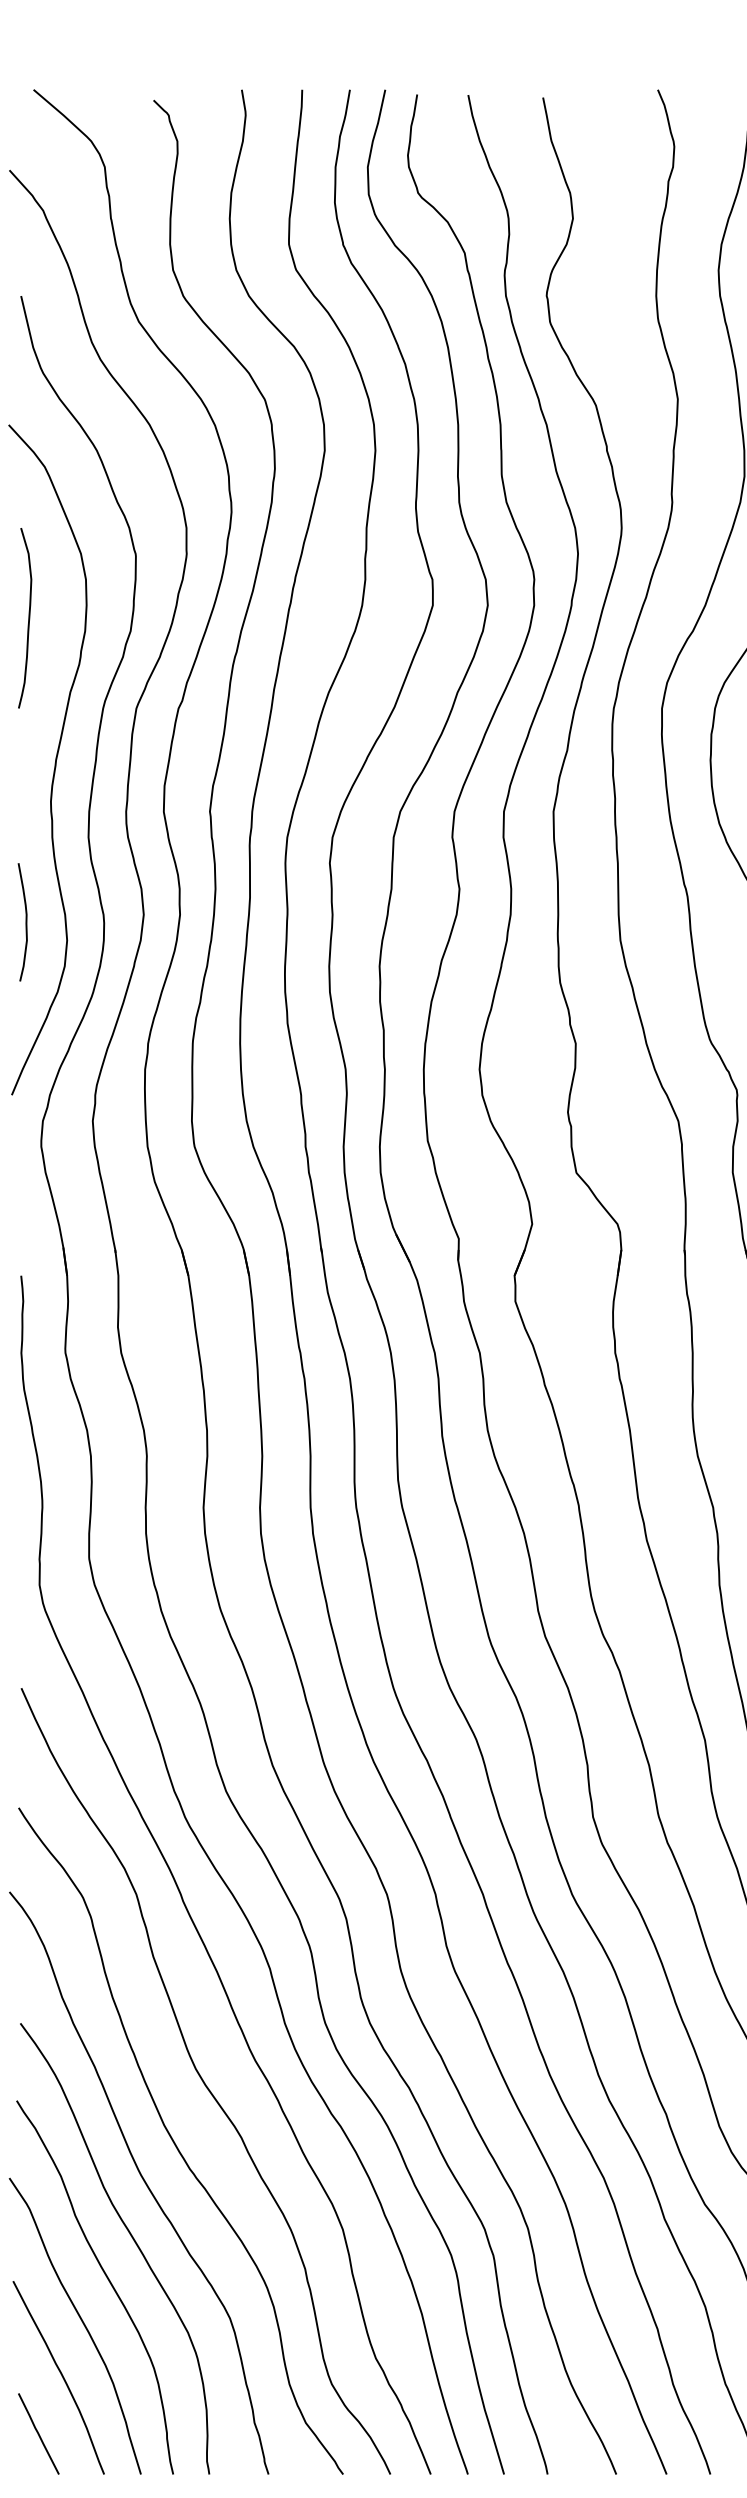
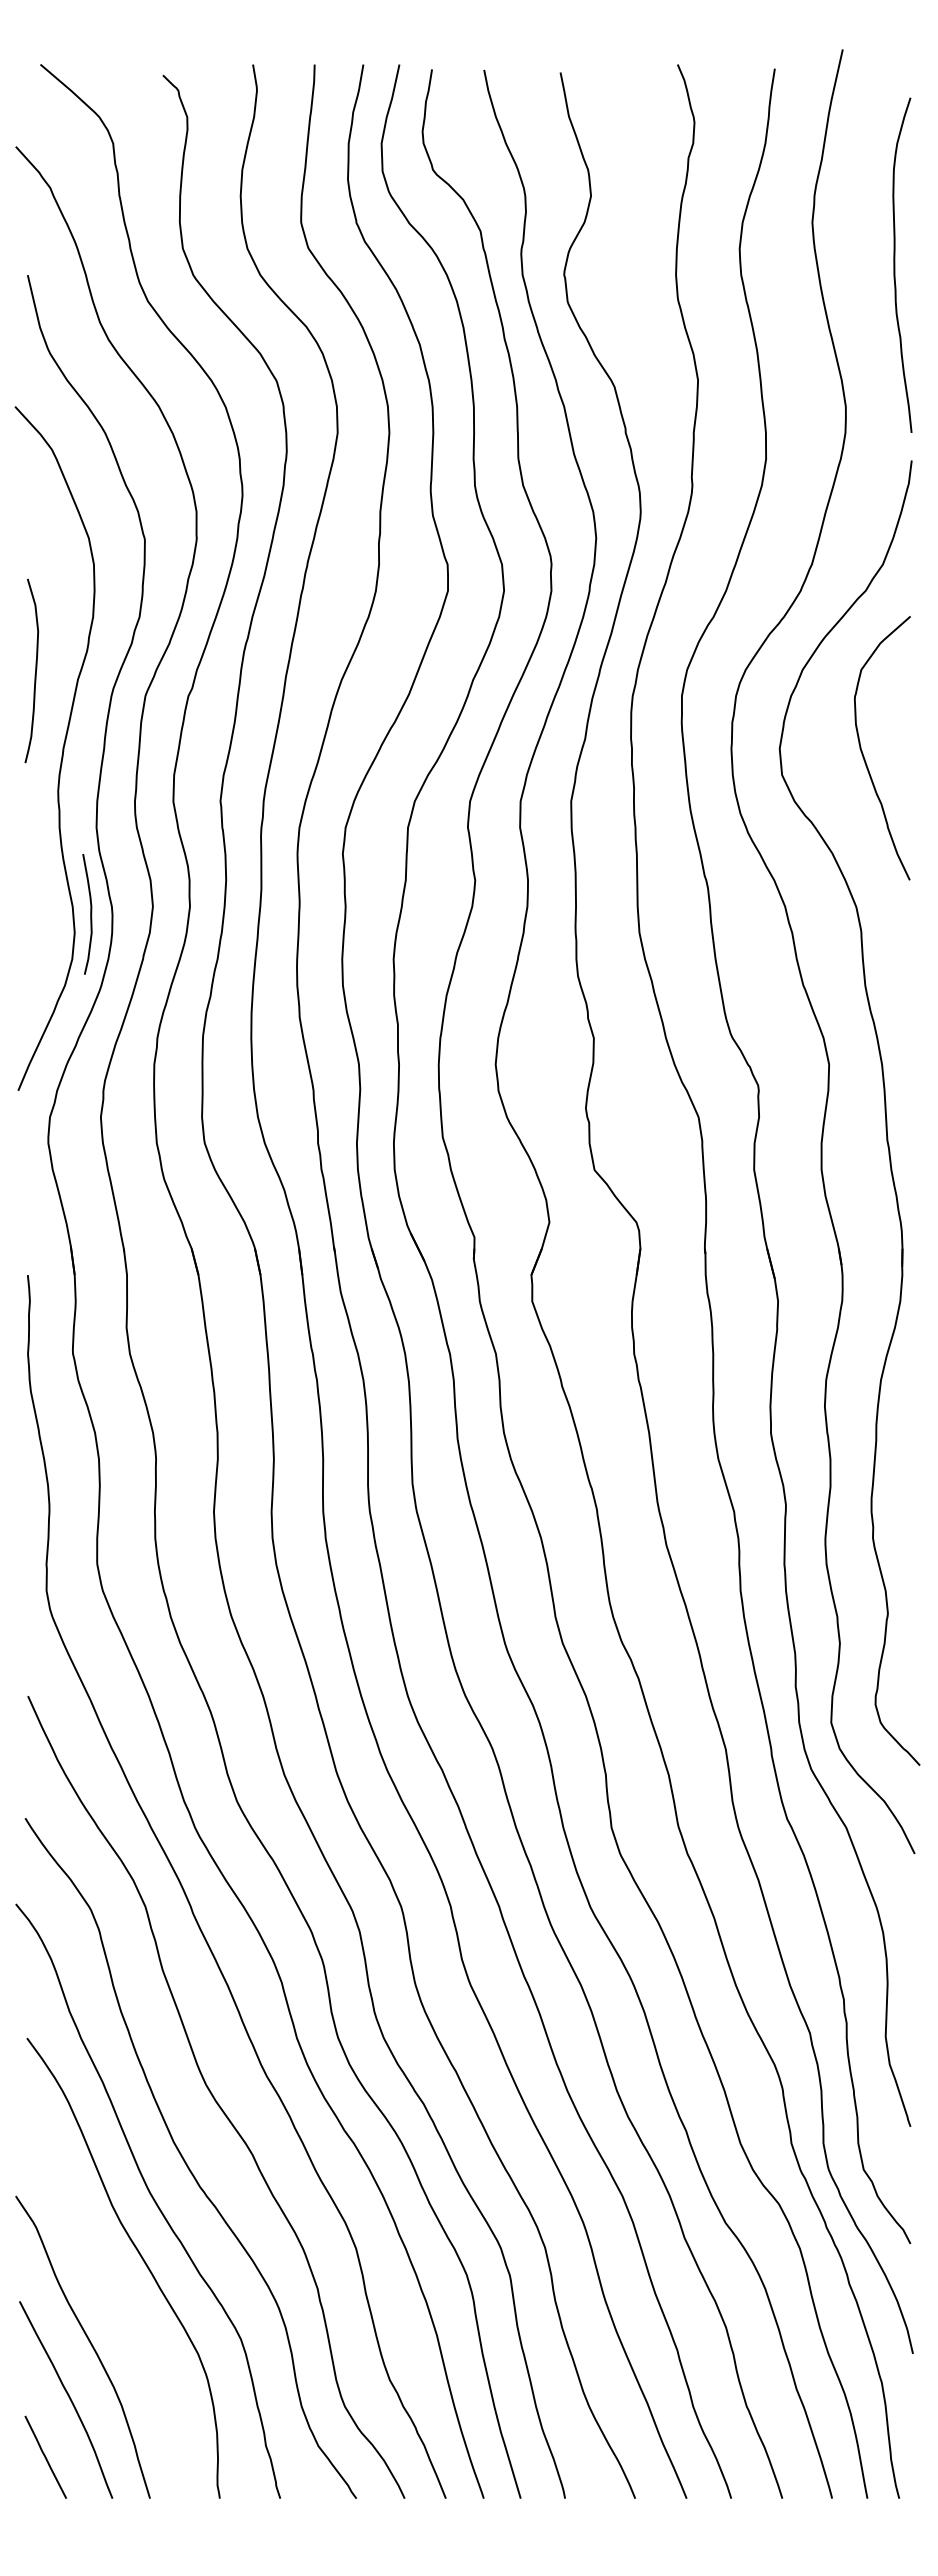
curve: (28, 617) -> (35, 670), moved
curve: (25, 922) -> (90, 914), moved
curve: (107, 2279) -> (115, 2299), removed

